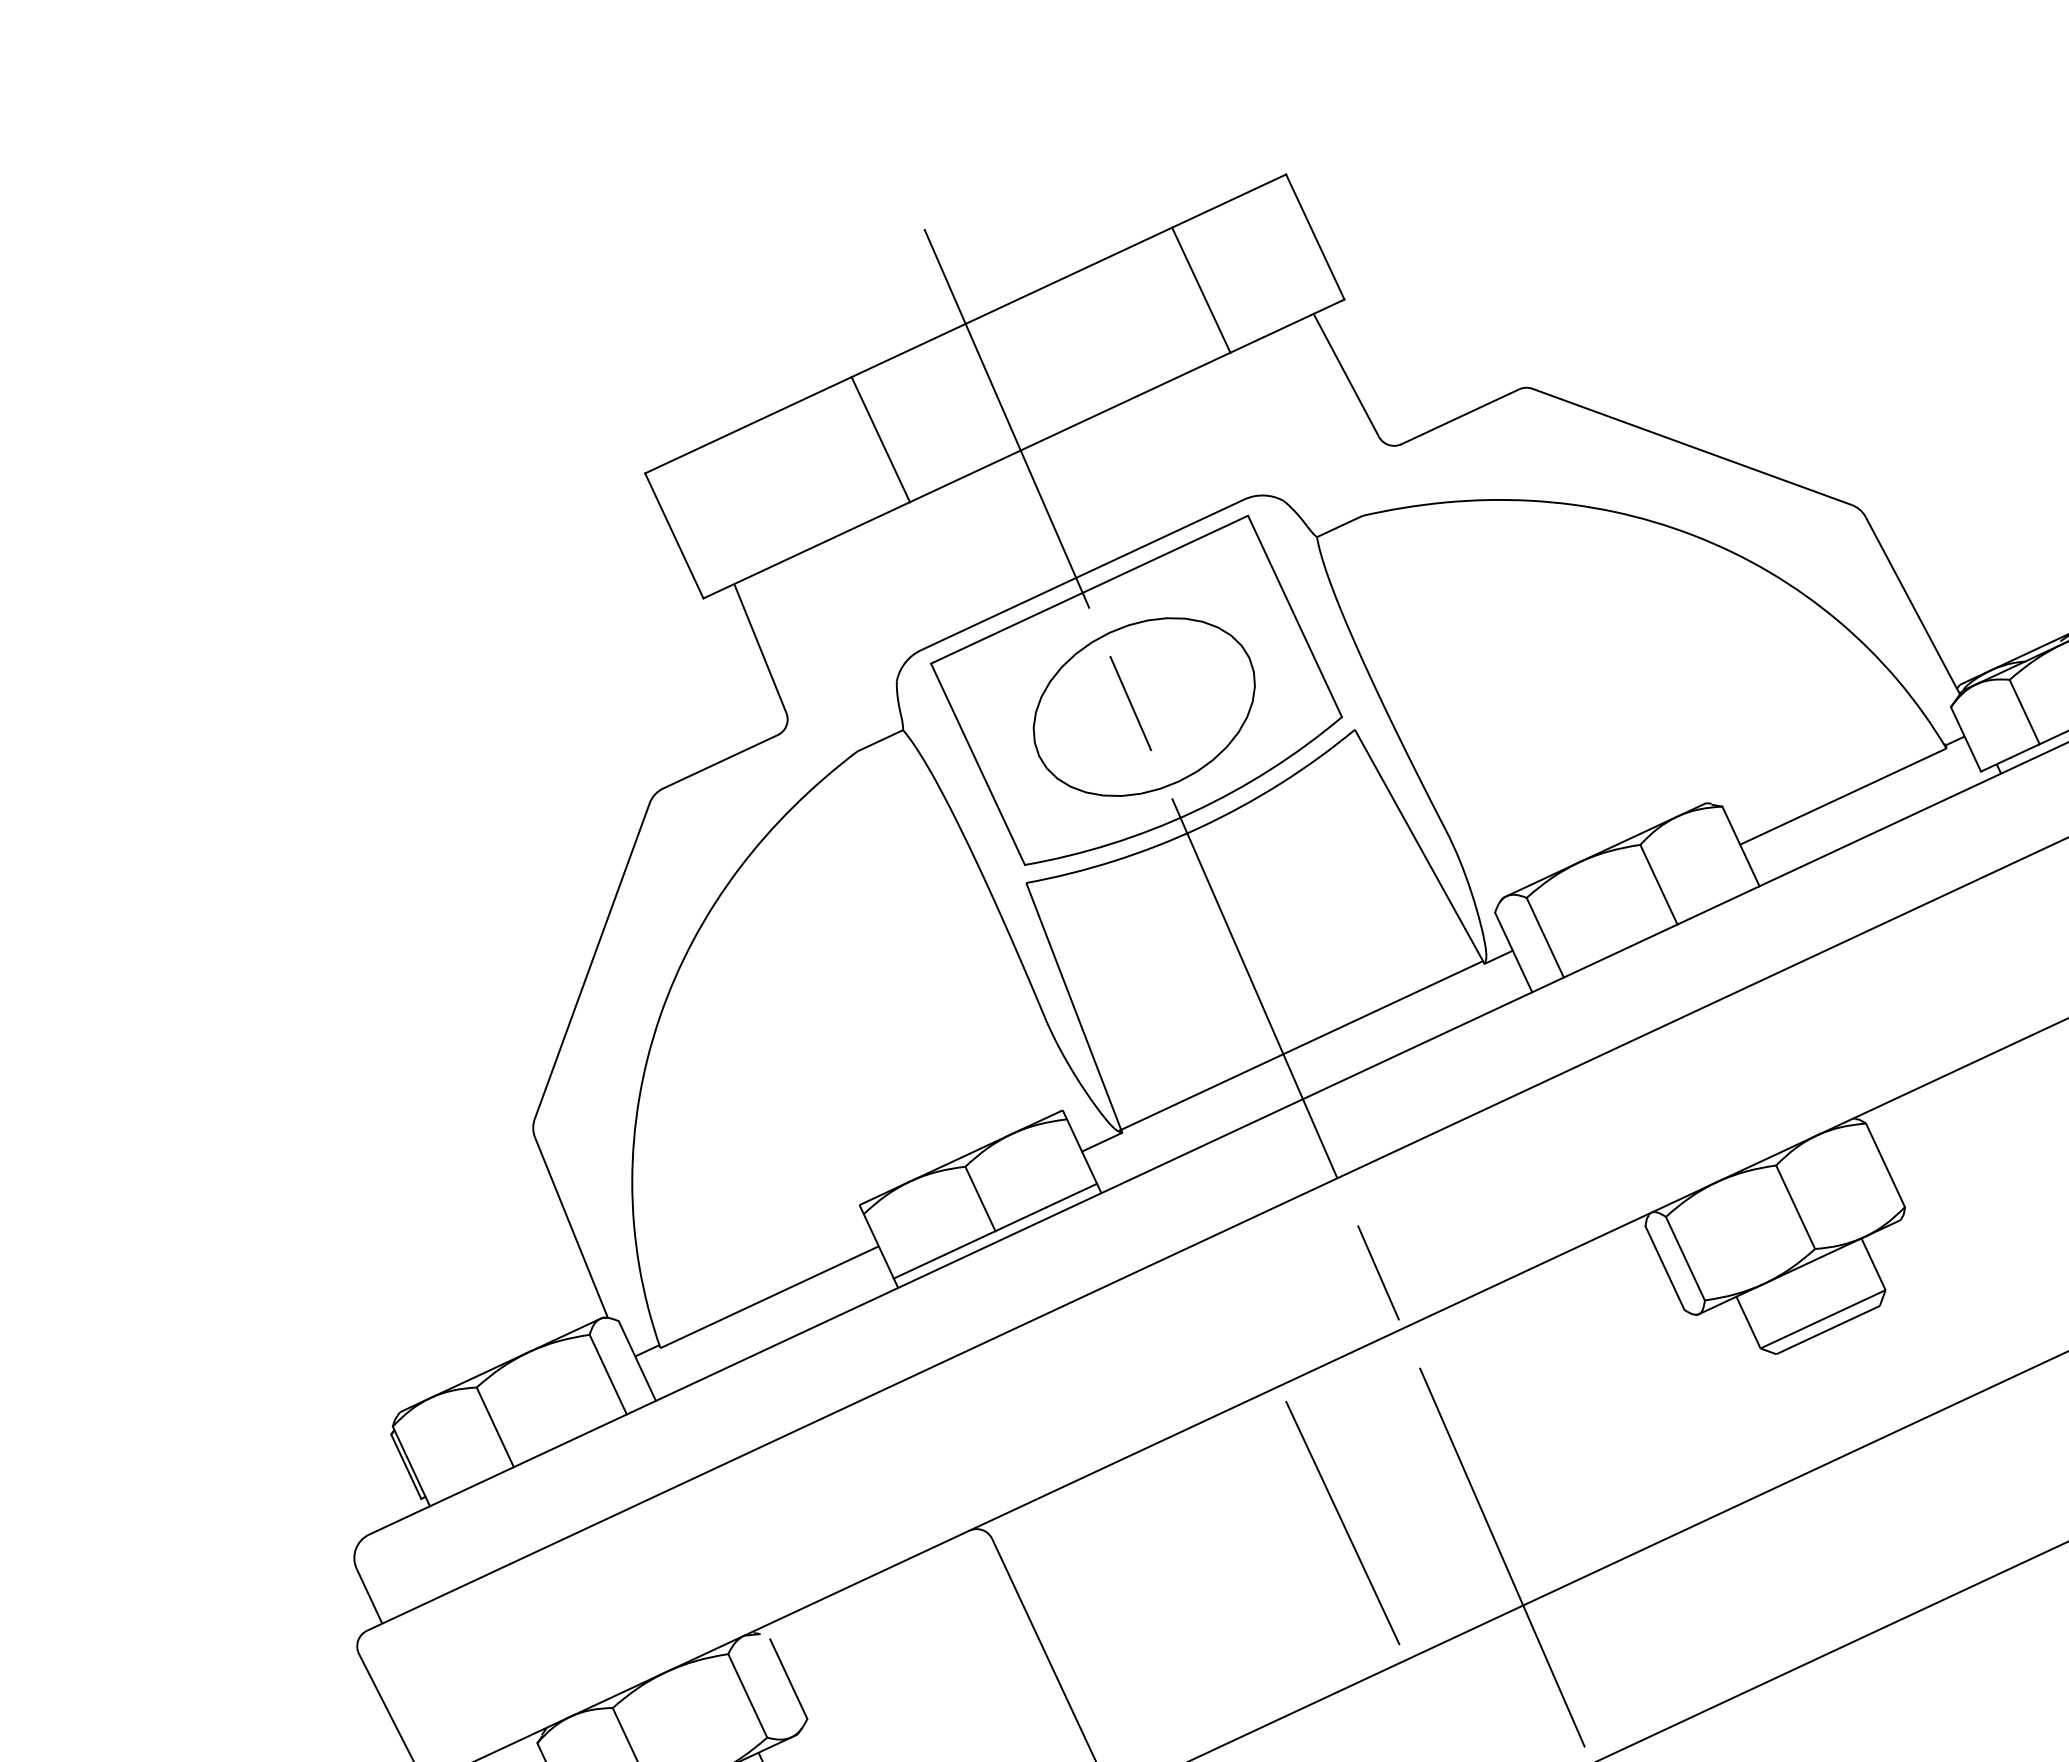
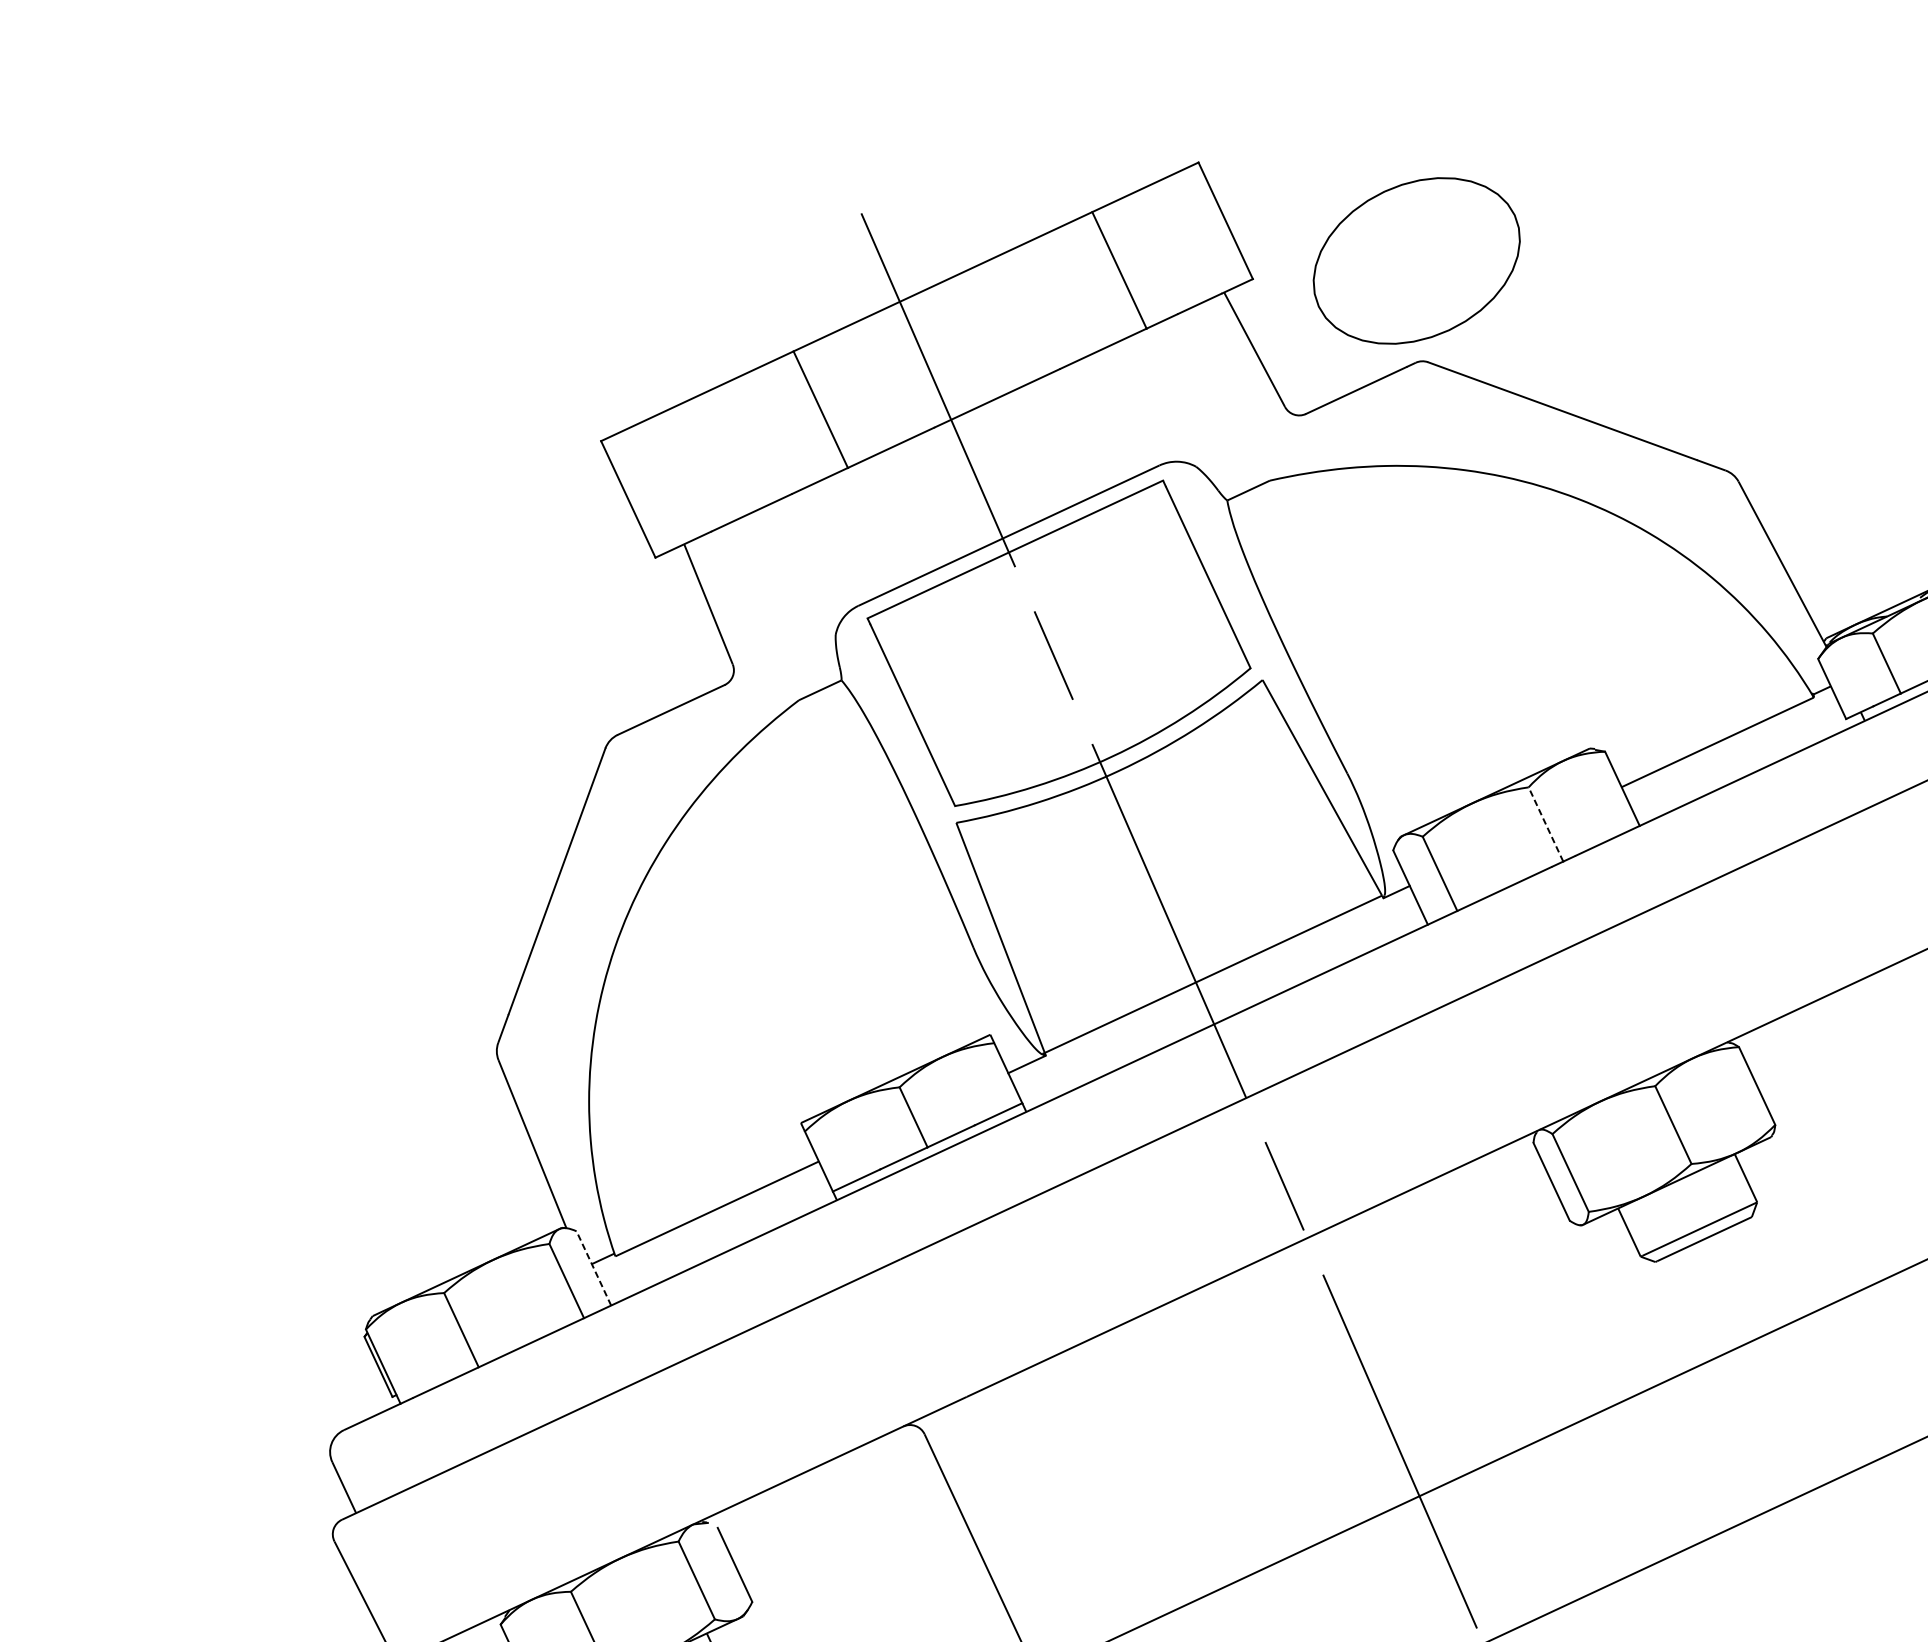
part: (1143, 706) -> (1416, 260), moved
line: (1658, 884) -> (1545, 824), solid -> dashed
line: (637, 1361) -> (593, 1268), solid -> dashed
line: (1342, 1522) -> (1251, 1418), removed

